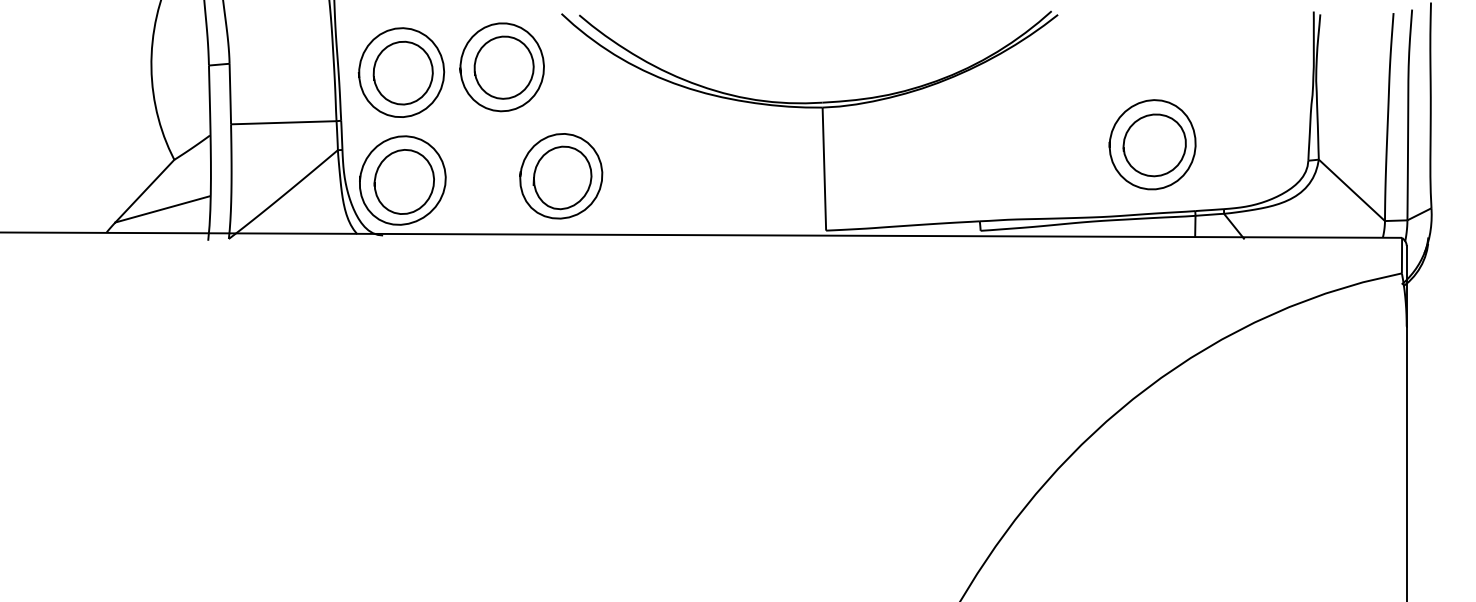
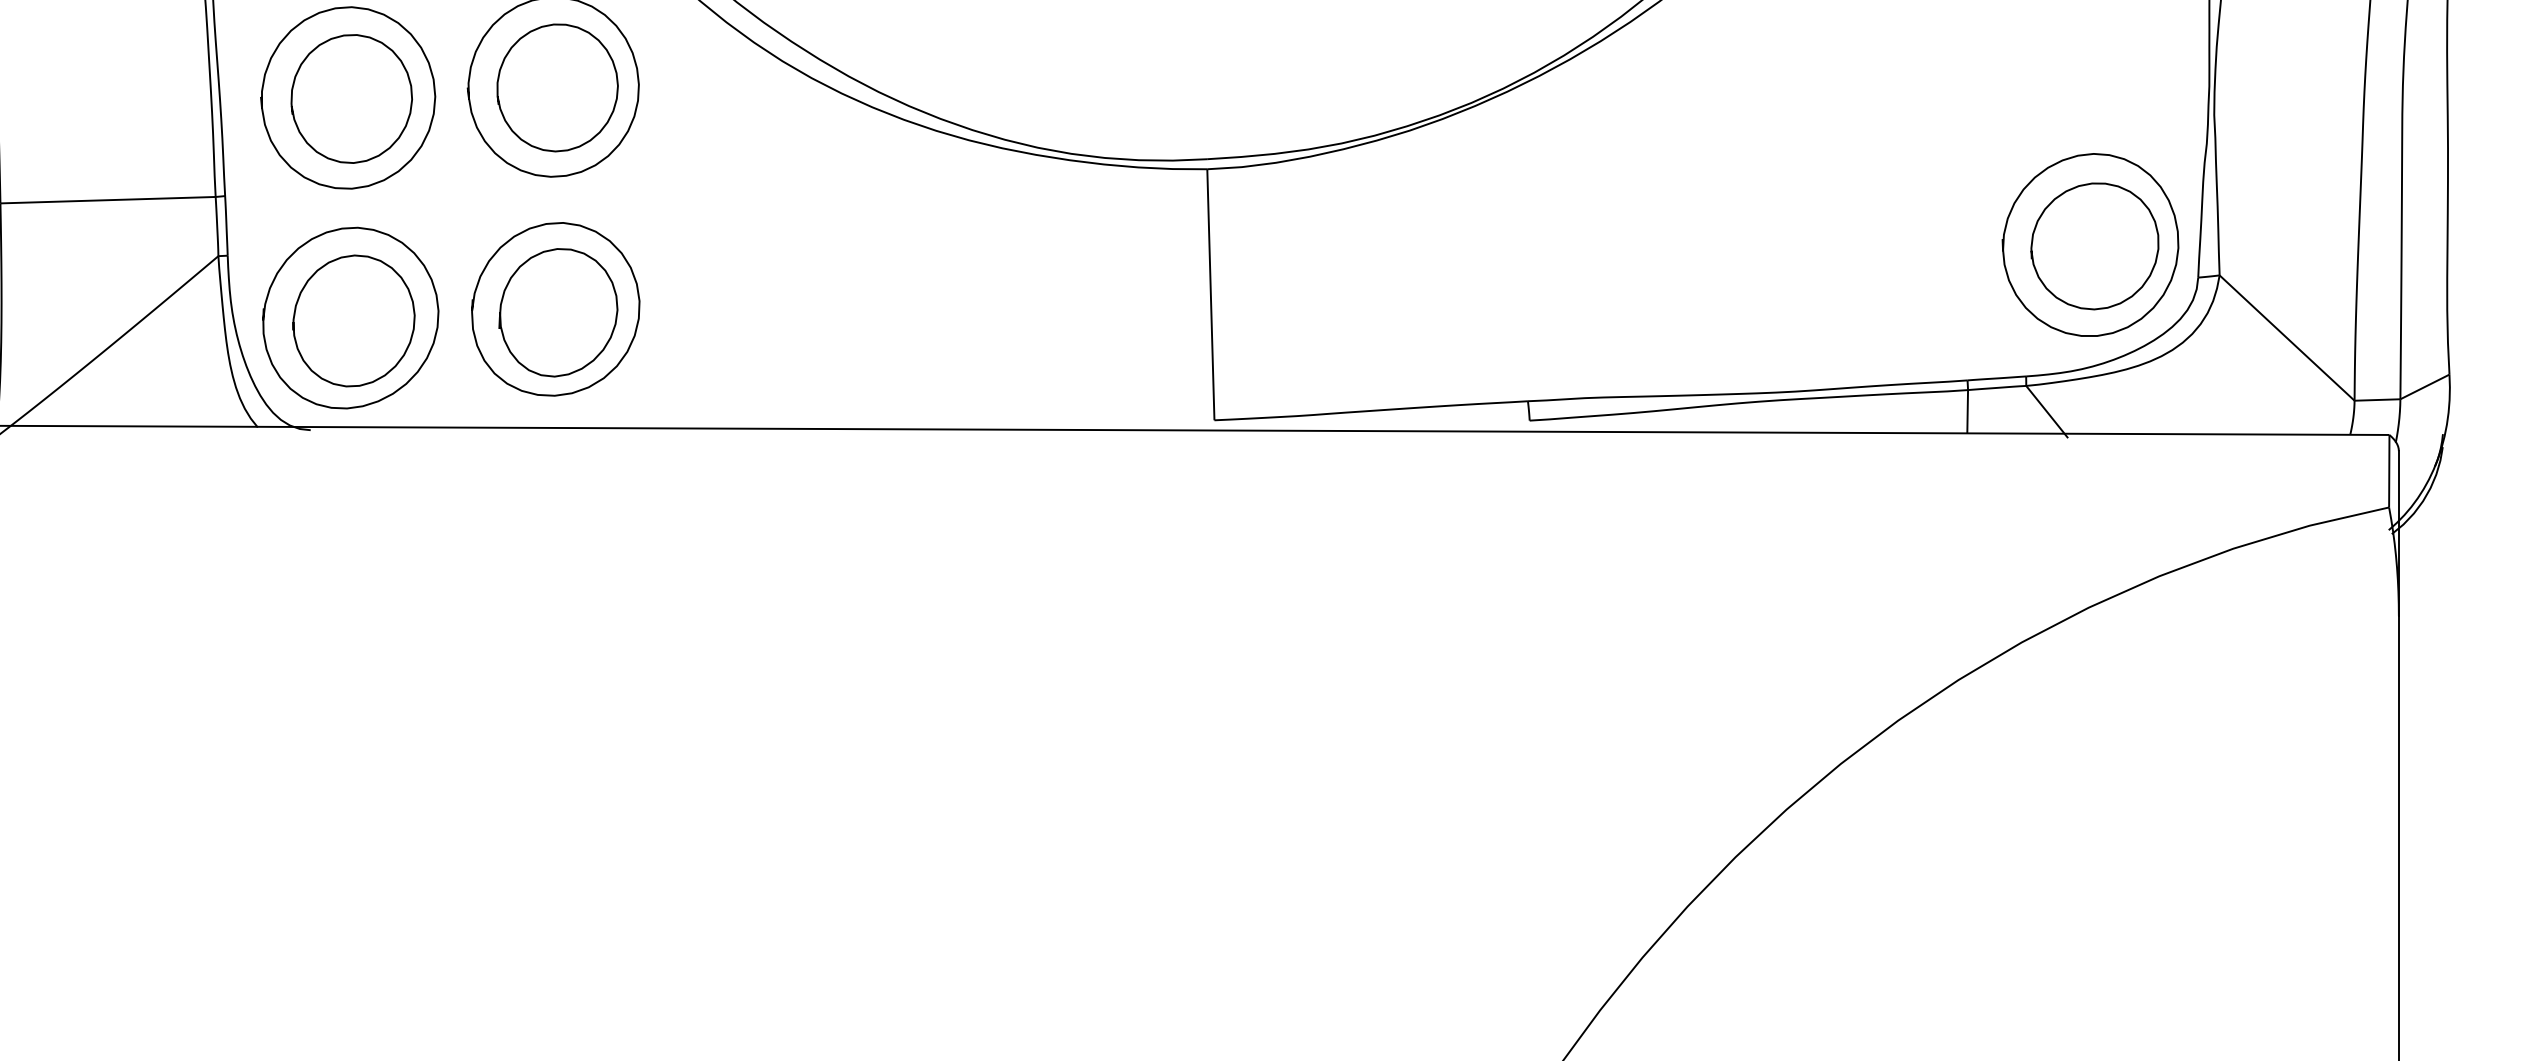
part: (1152, 144) -> (2090, 244), moved
part: (561, 176) -> (556, 309), moved

